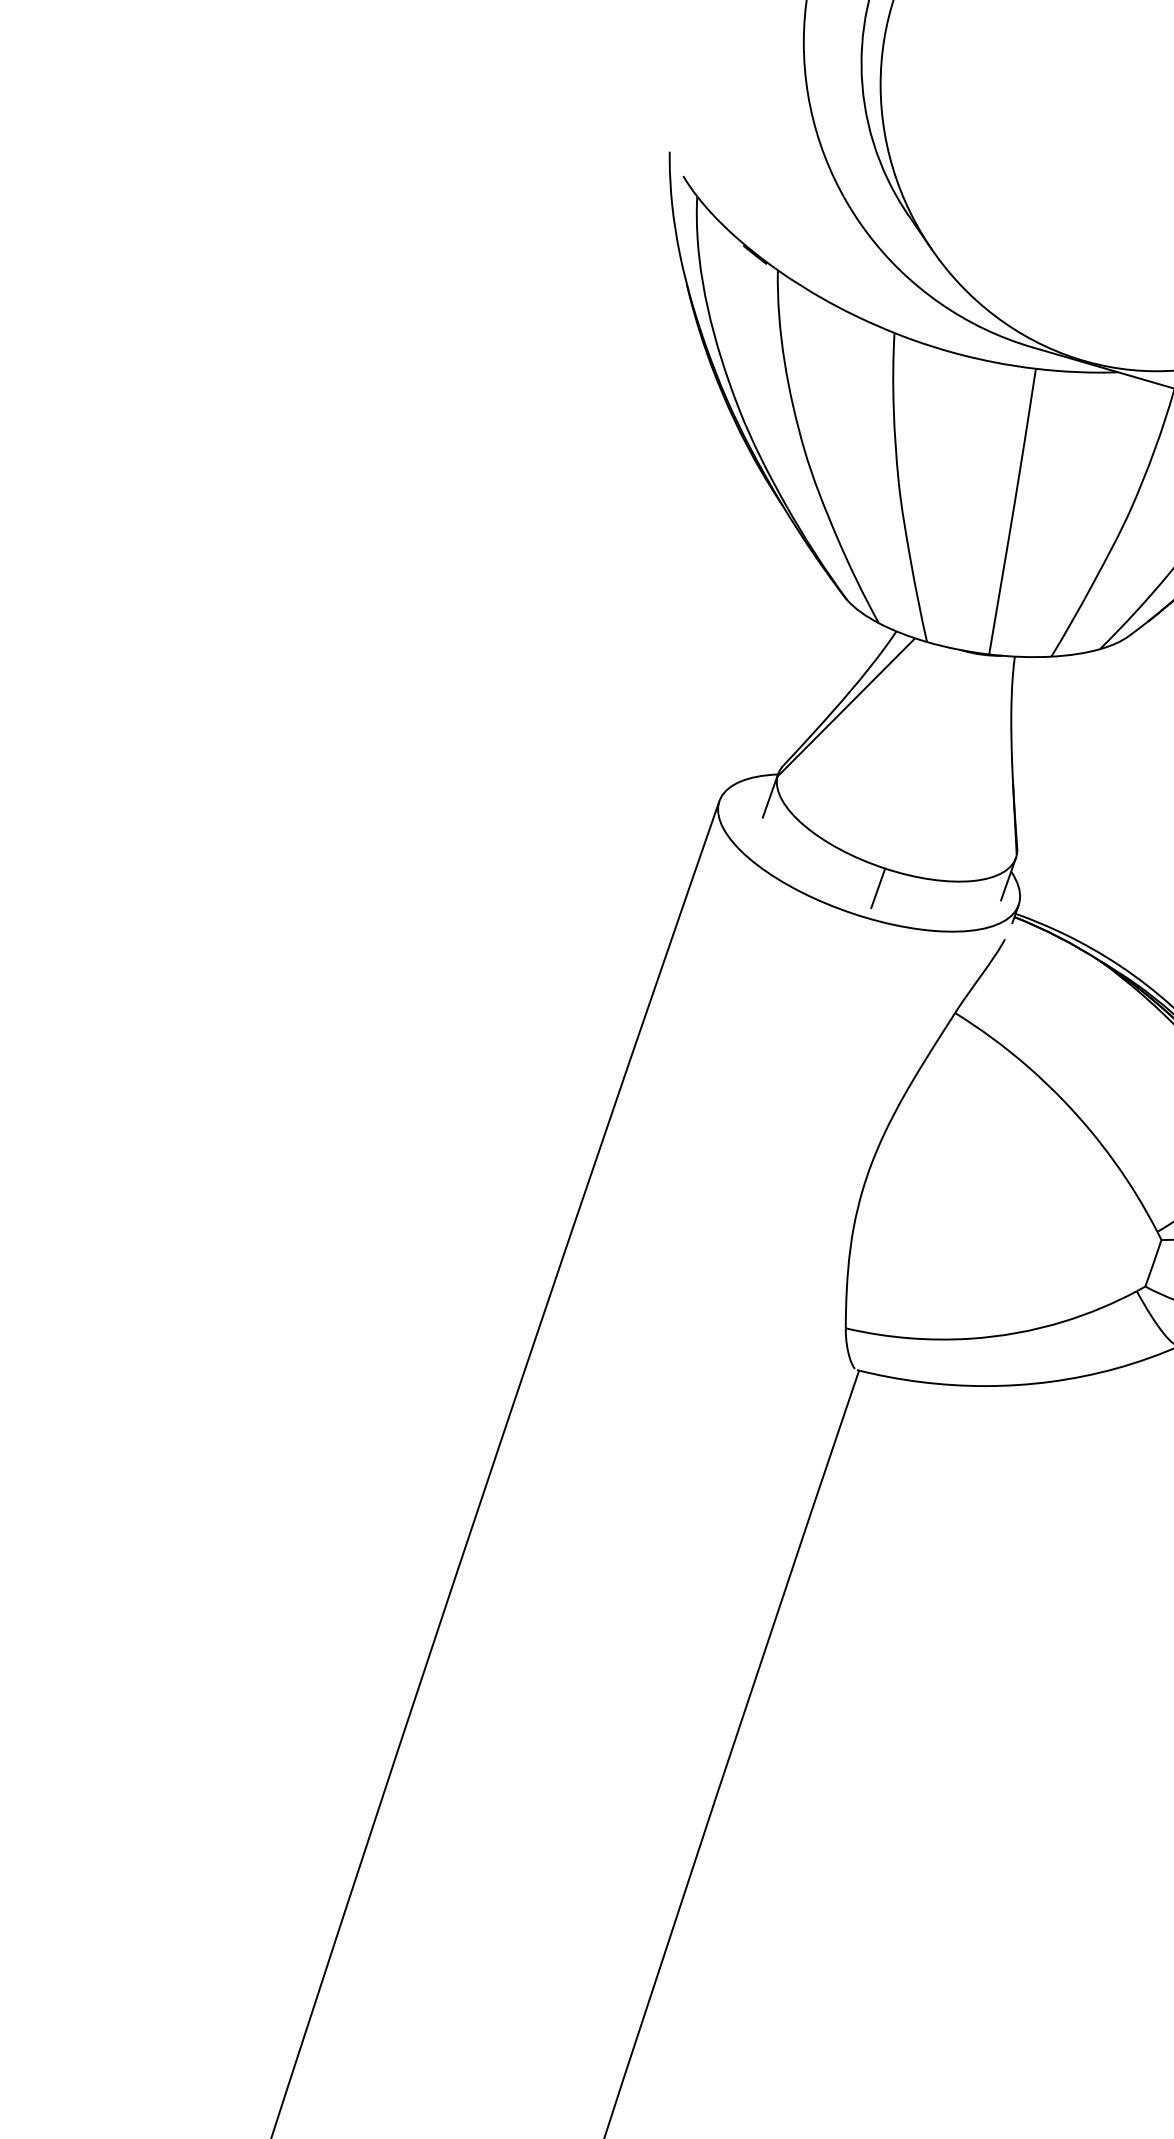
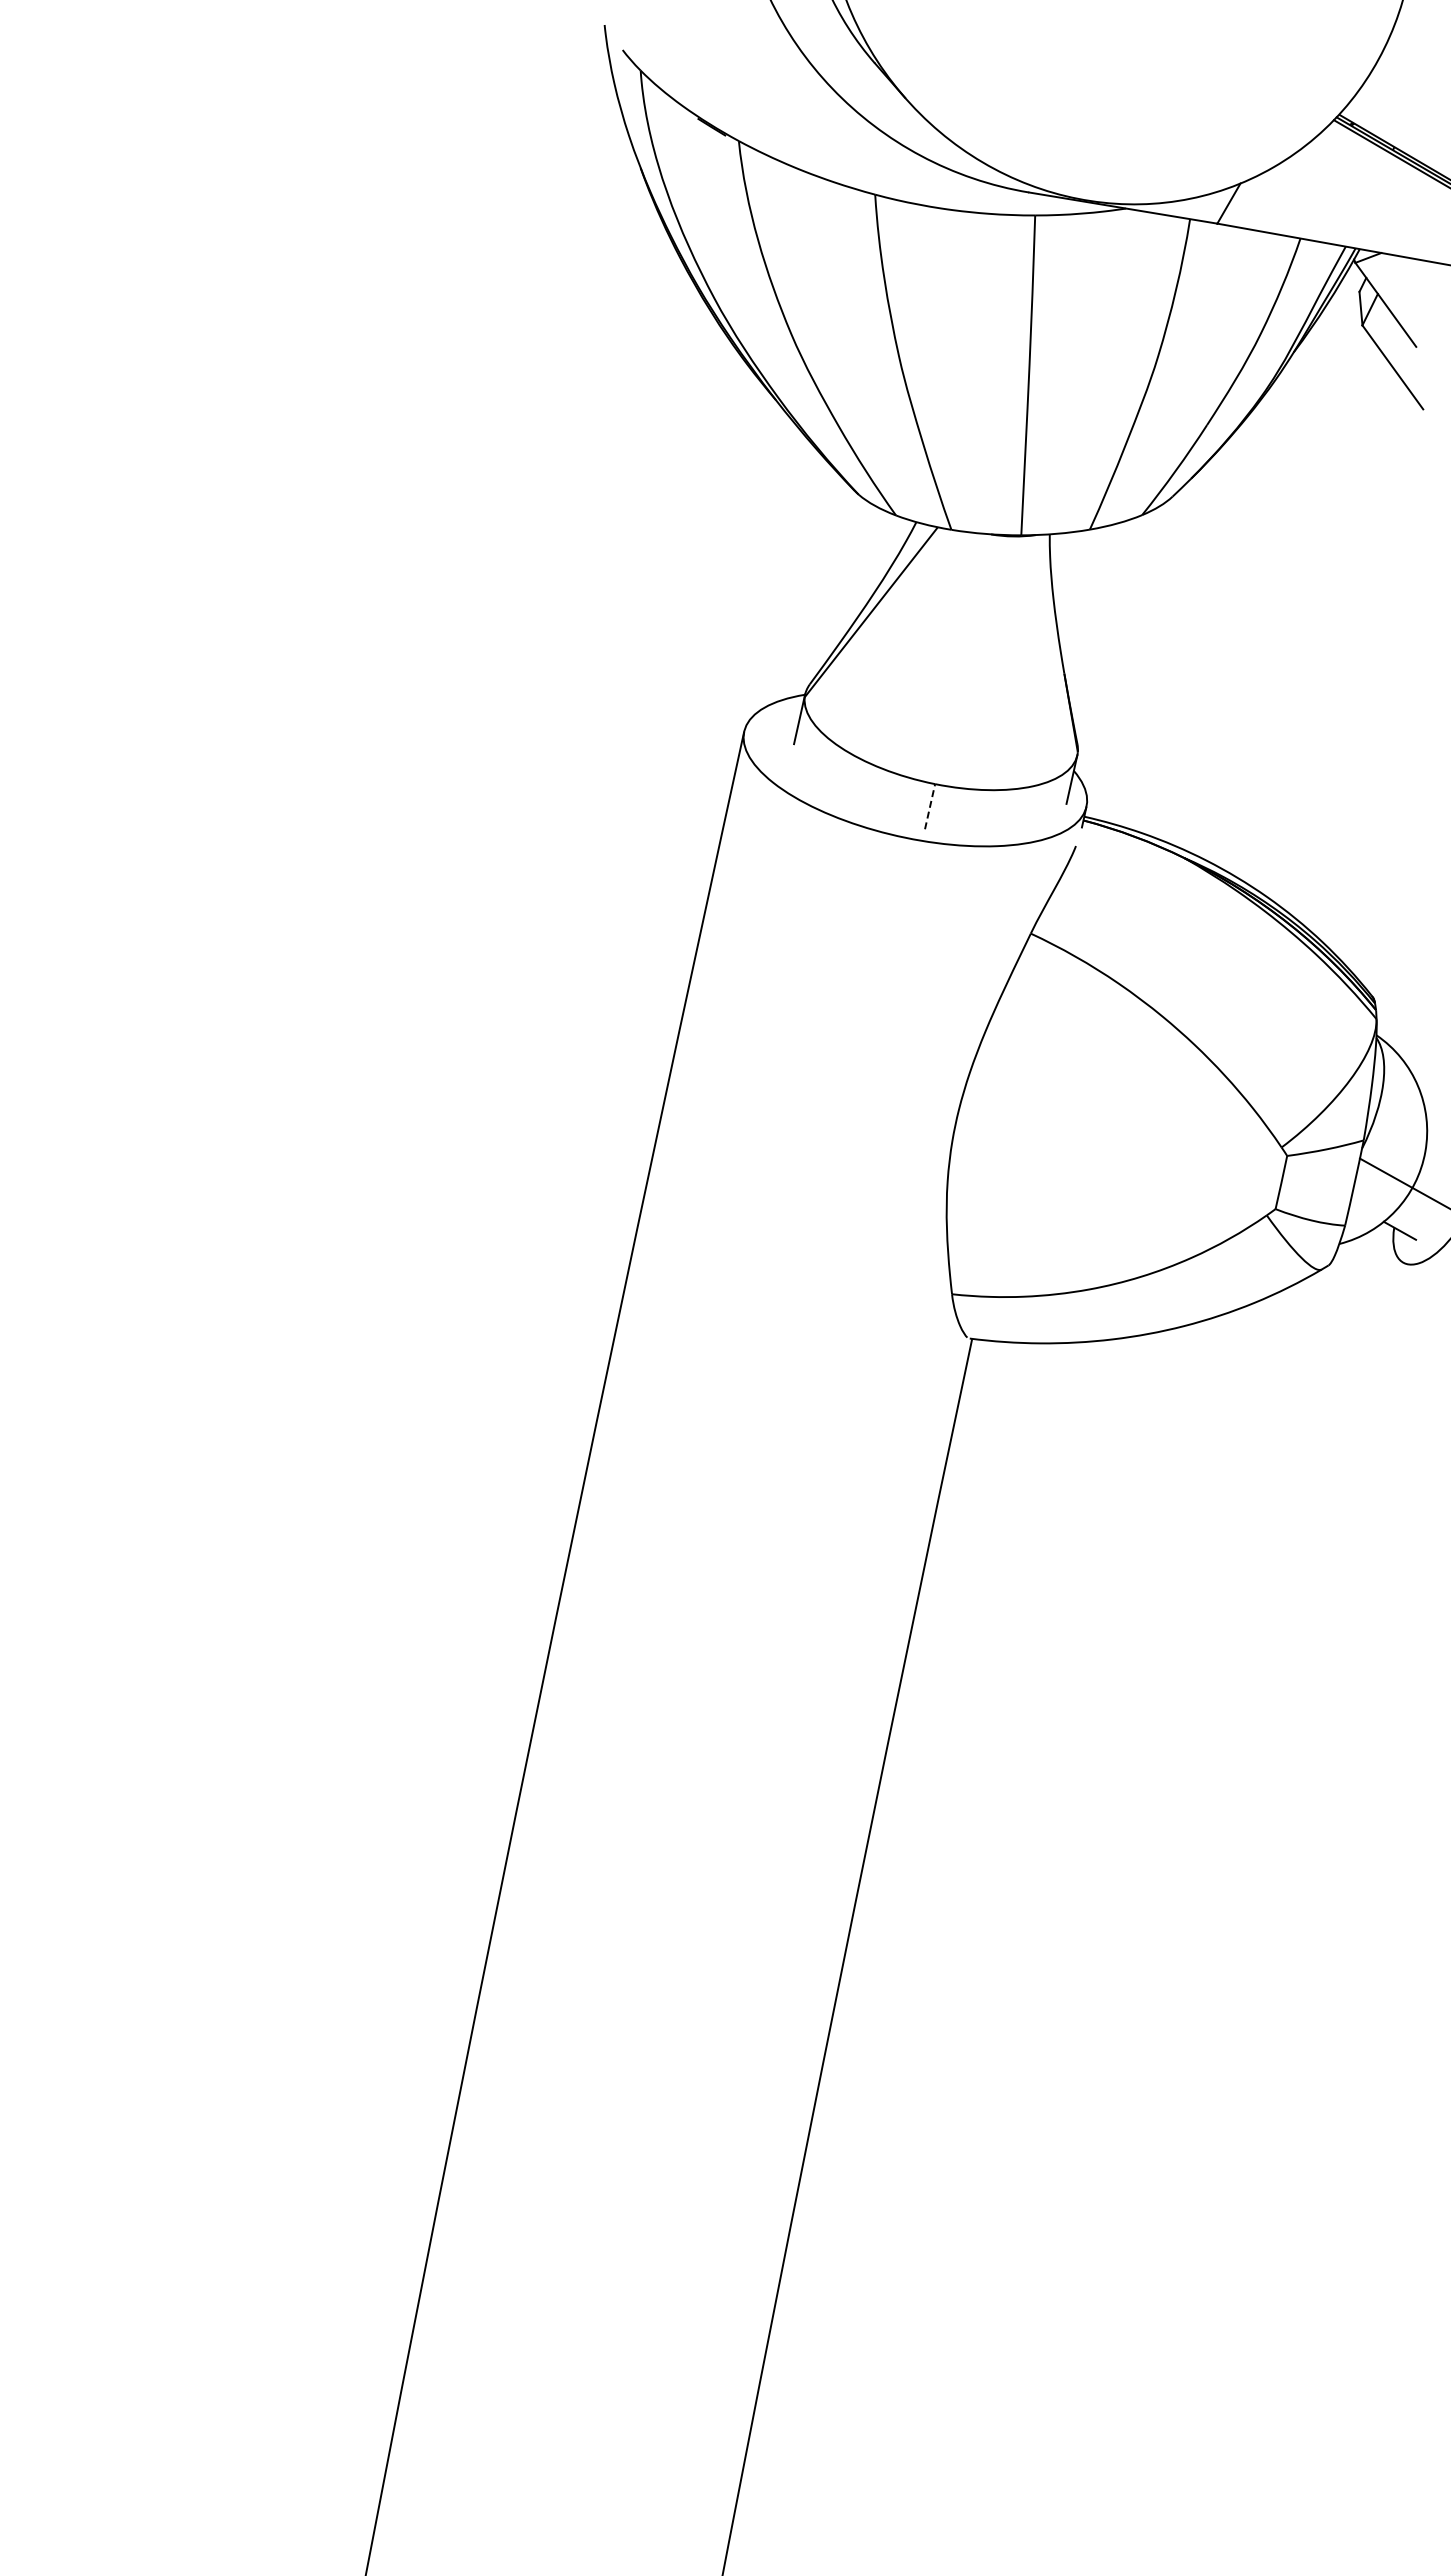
line: (878, 888) -> (930, 806), solid -> dashed

